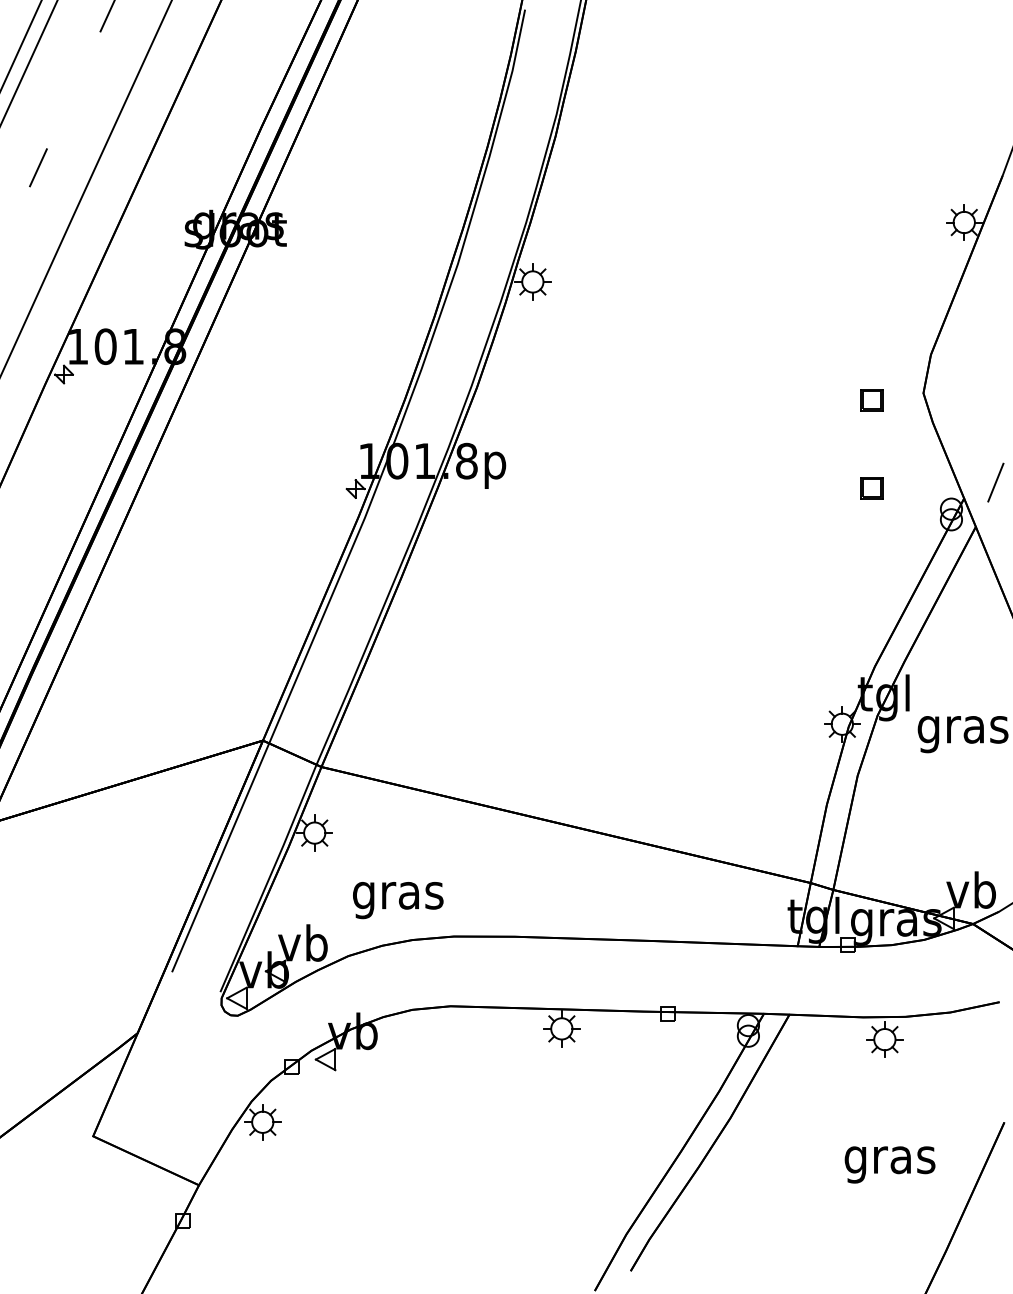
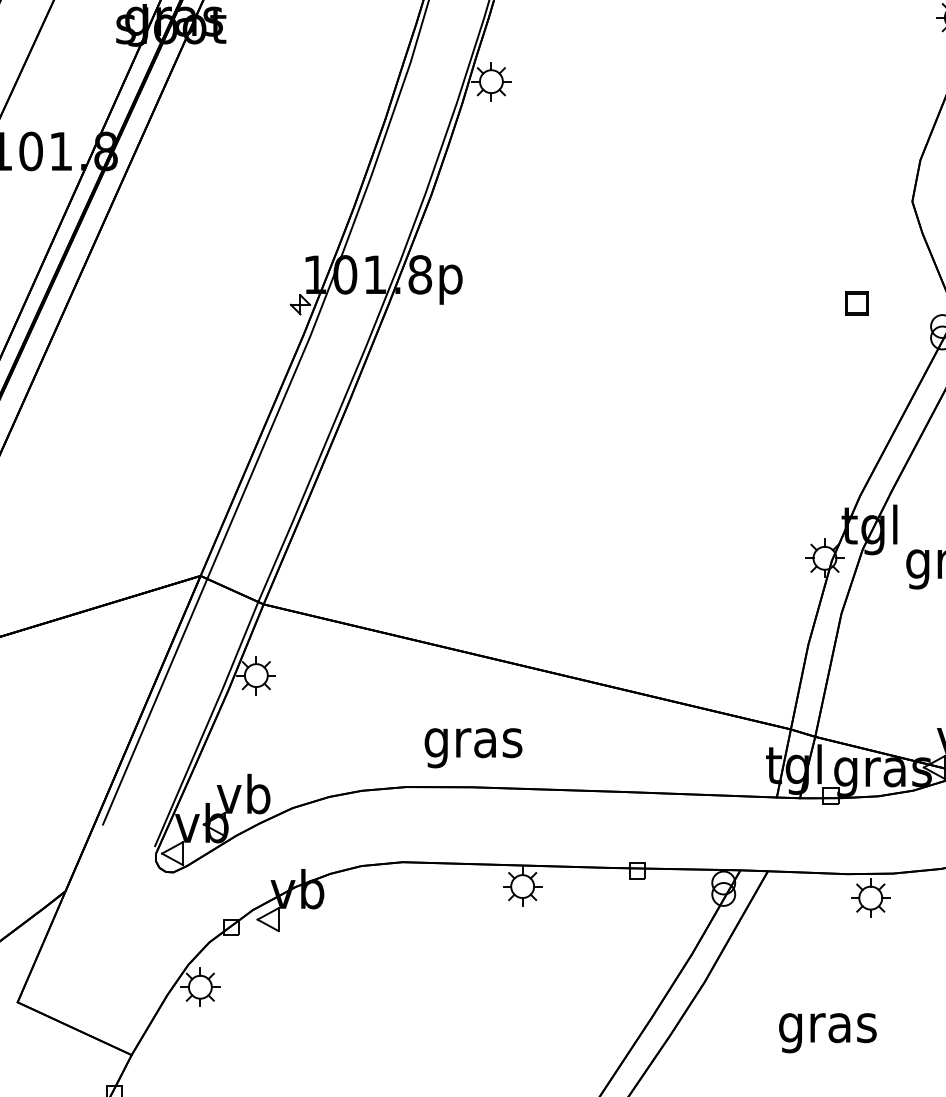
part: (871, 400) -> (856, 209), removed
text: (398, 900) -> (473, 748), moved
text: (889, 1164) -> (827, 1032), moved

